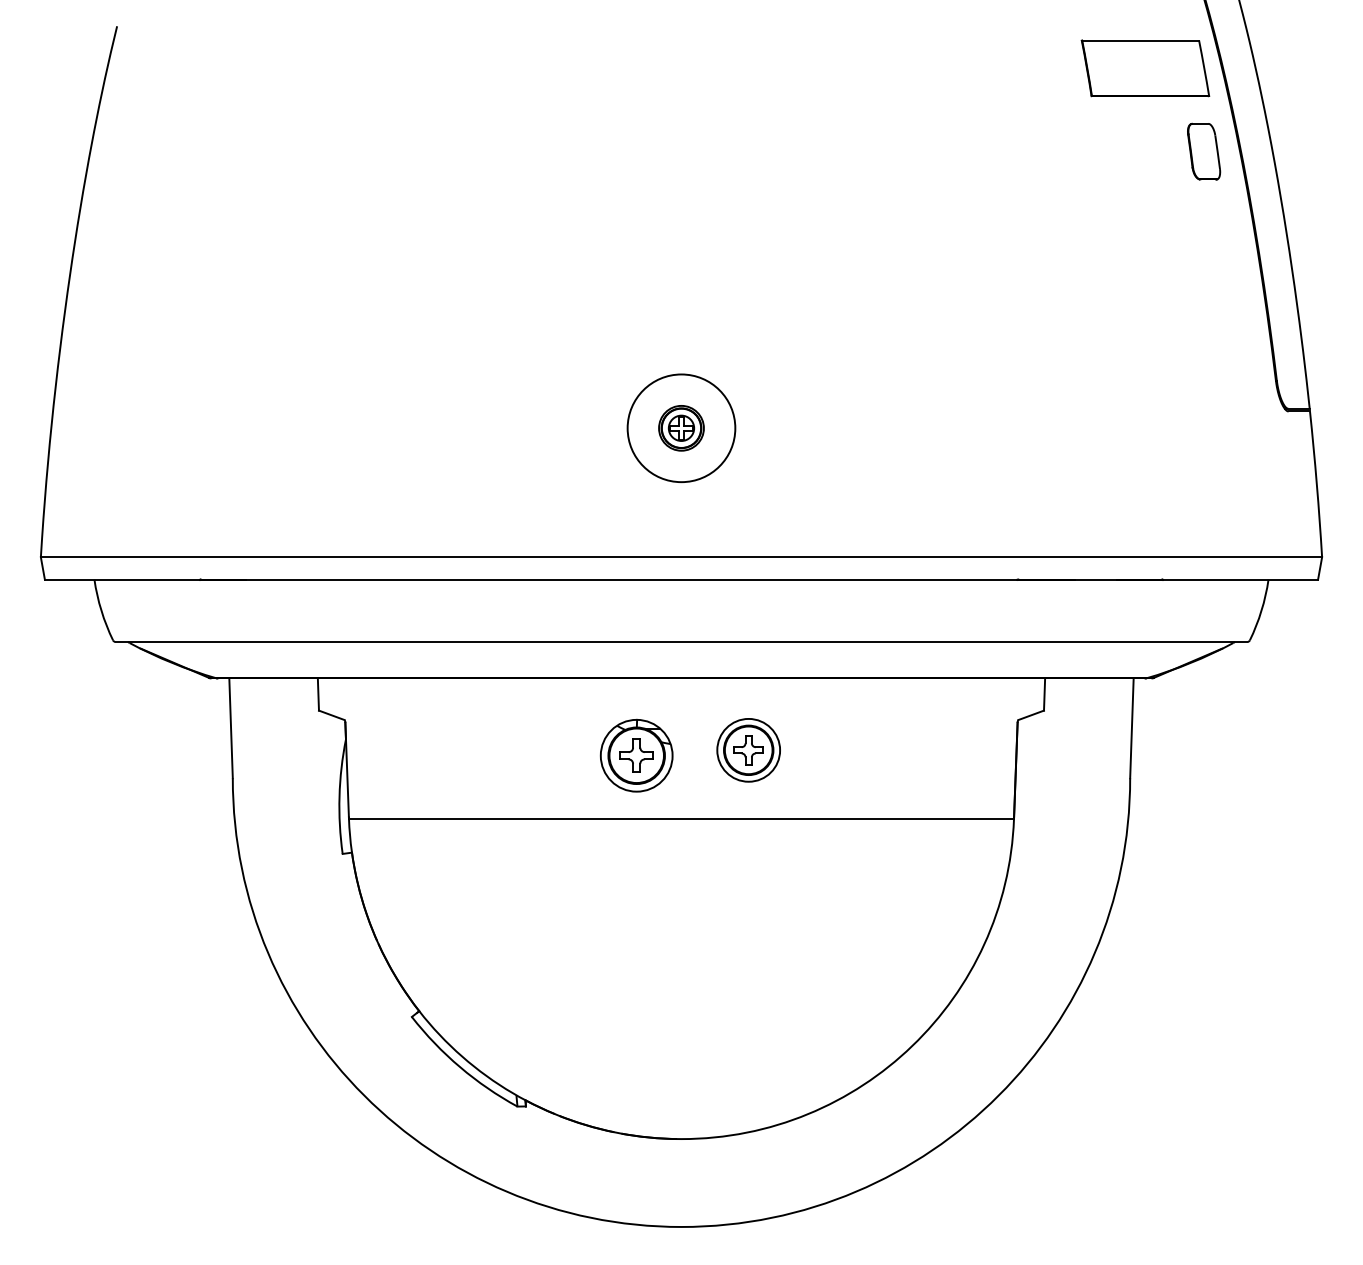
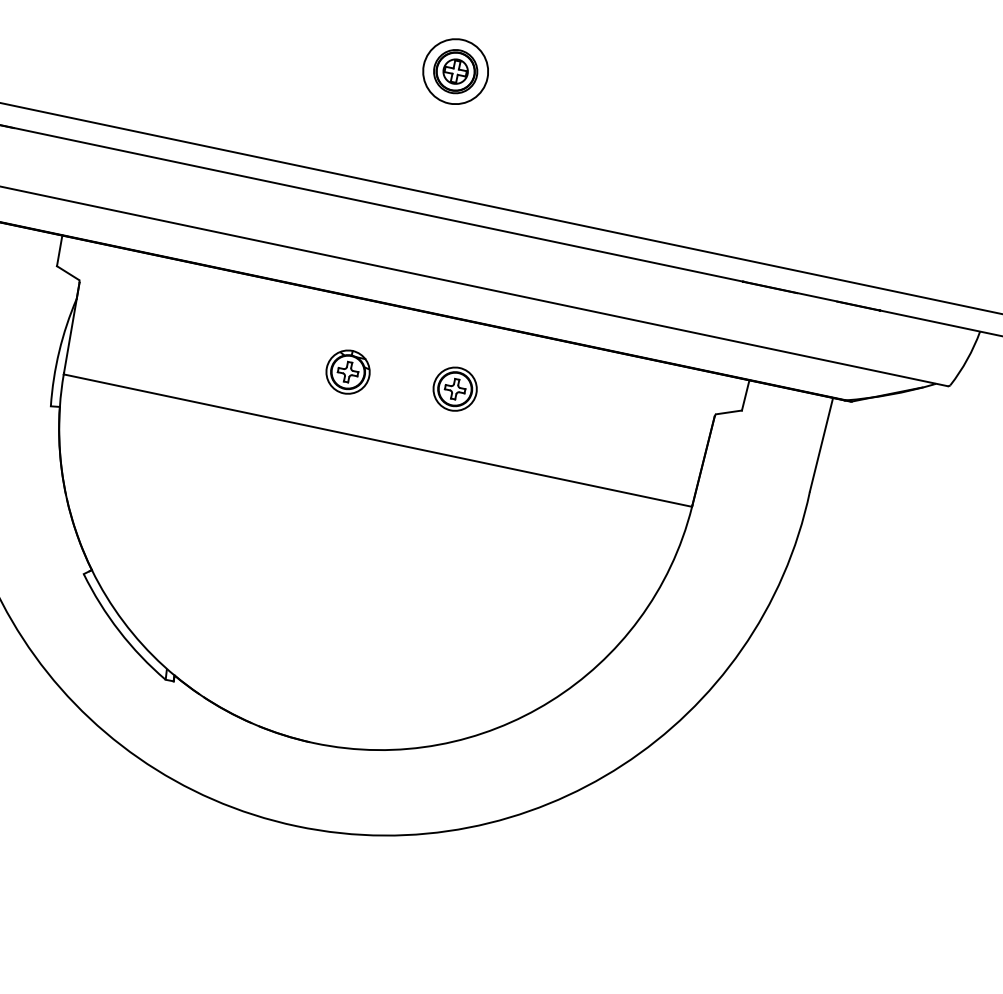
circle: (681, 427) -> (455, 70), size x0.62
part: (748, 749) -> (455, 388), size x0.71
part: (636, 755) -> (348, 371), size x0.62

